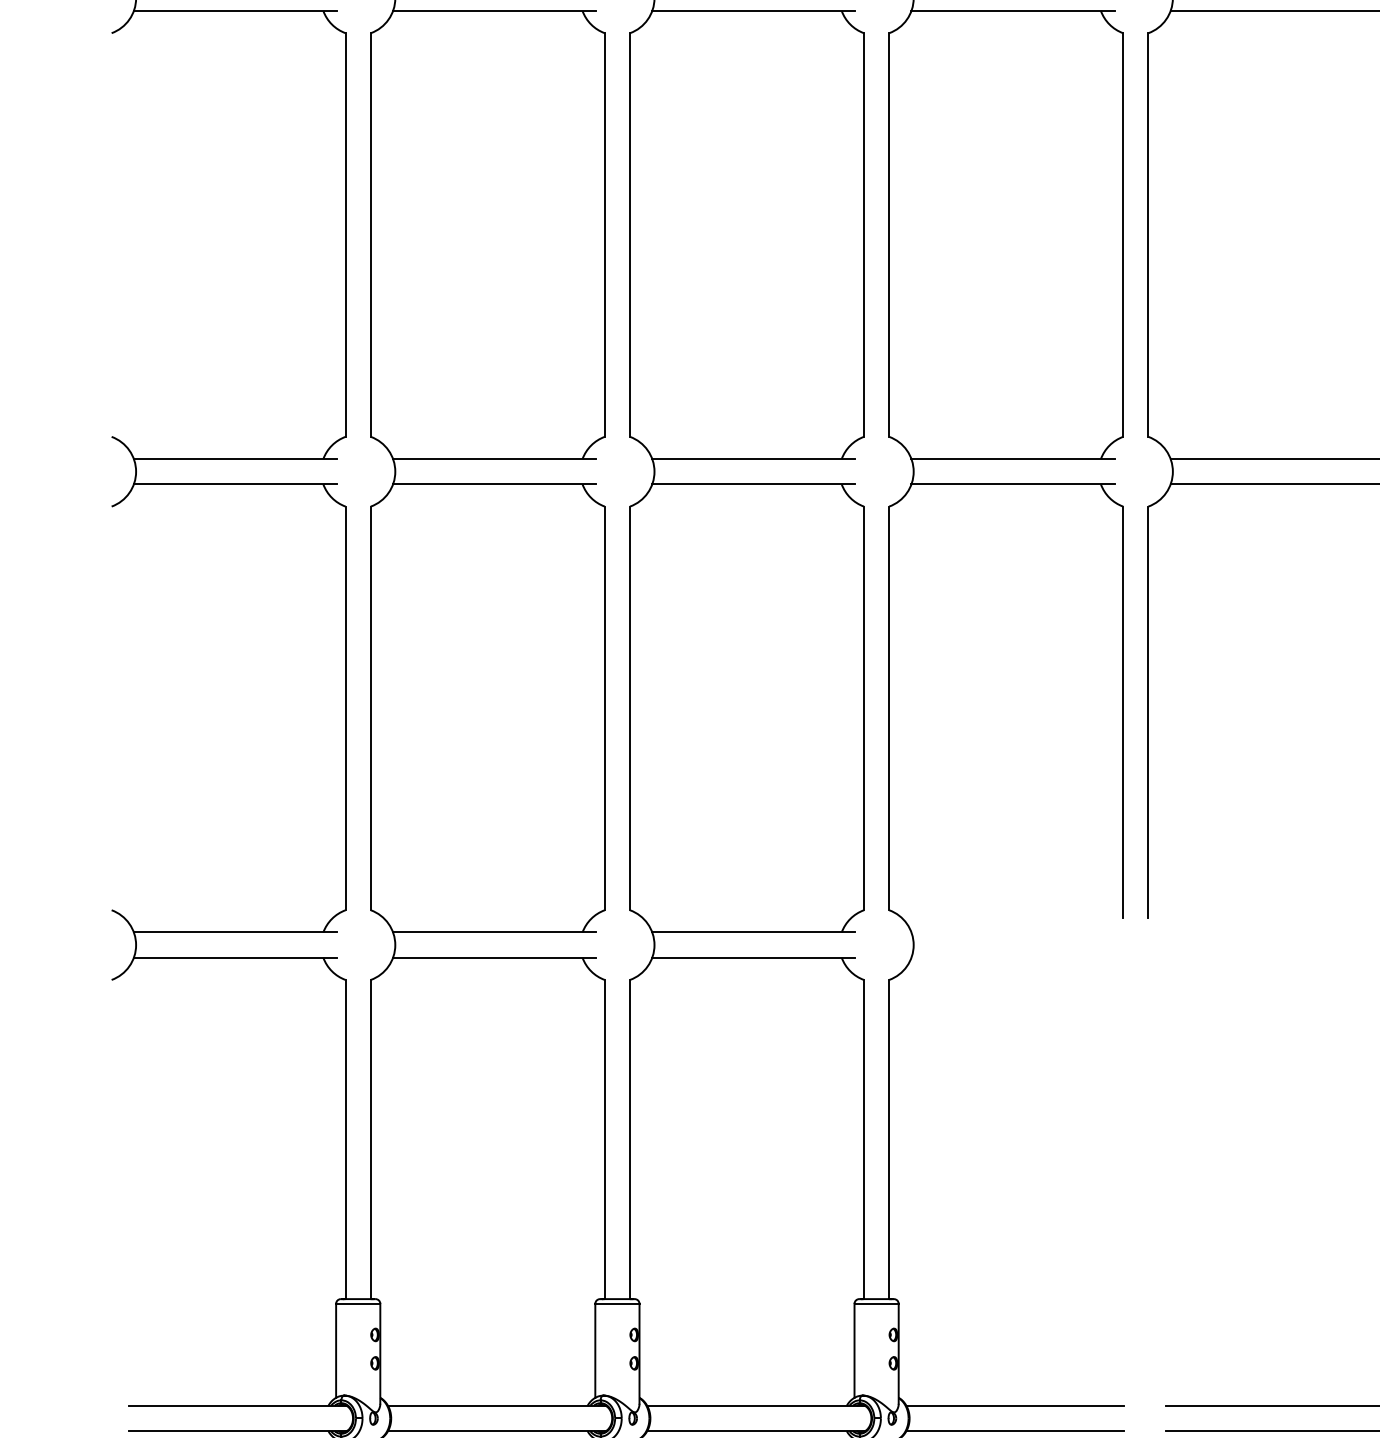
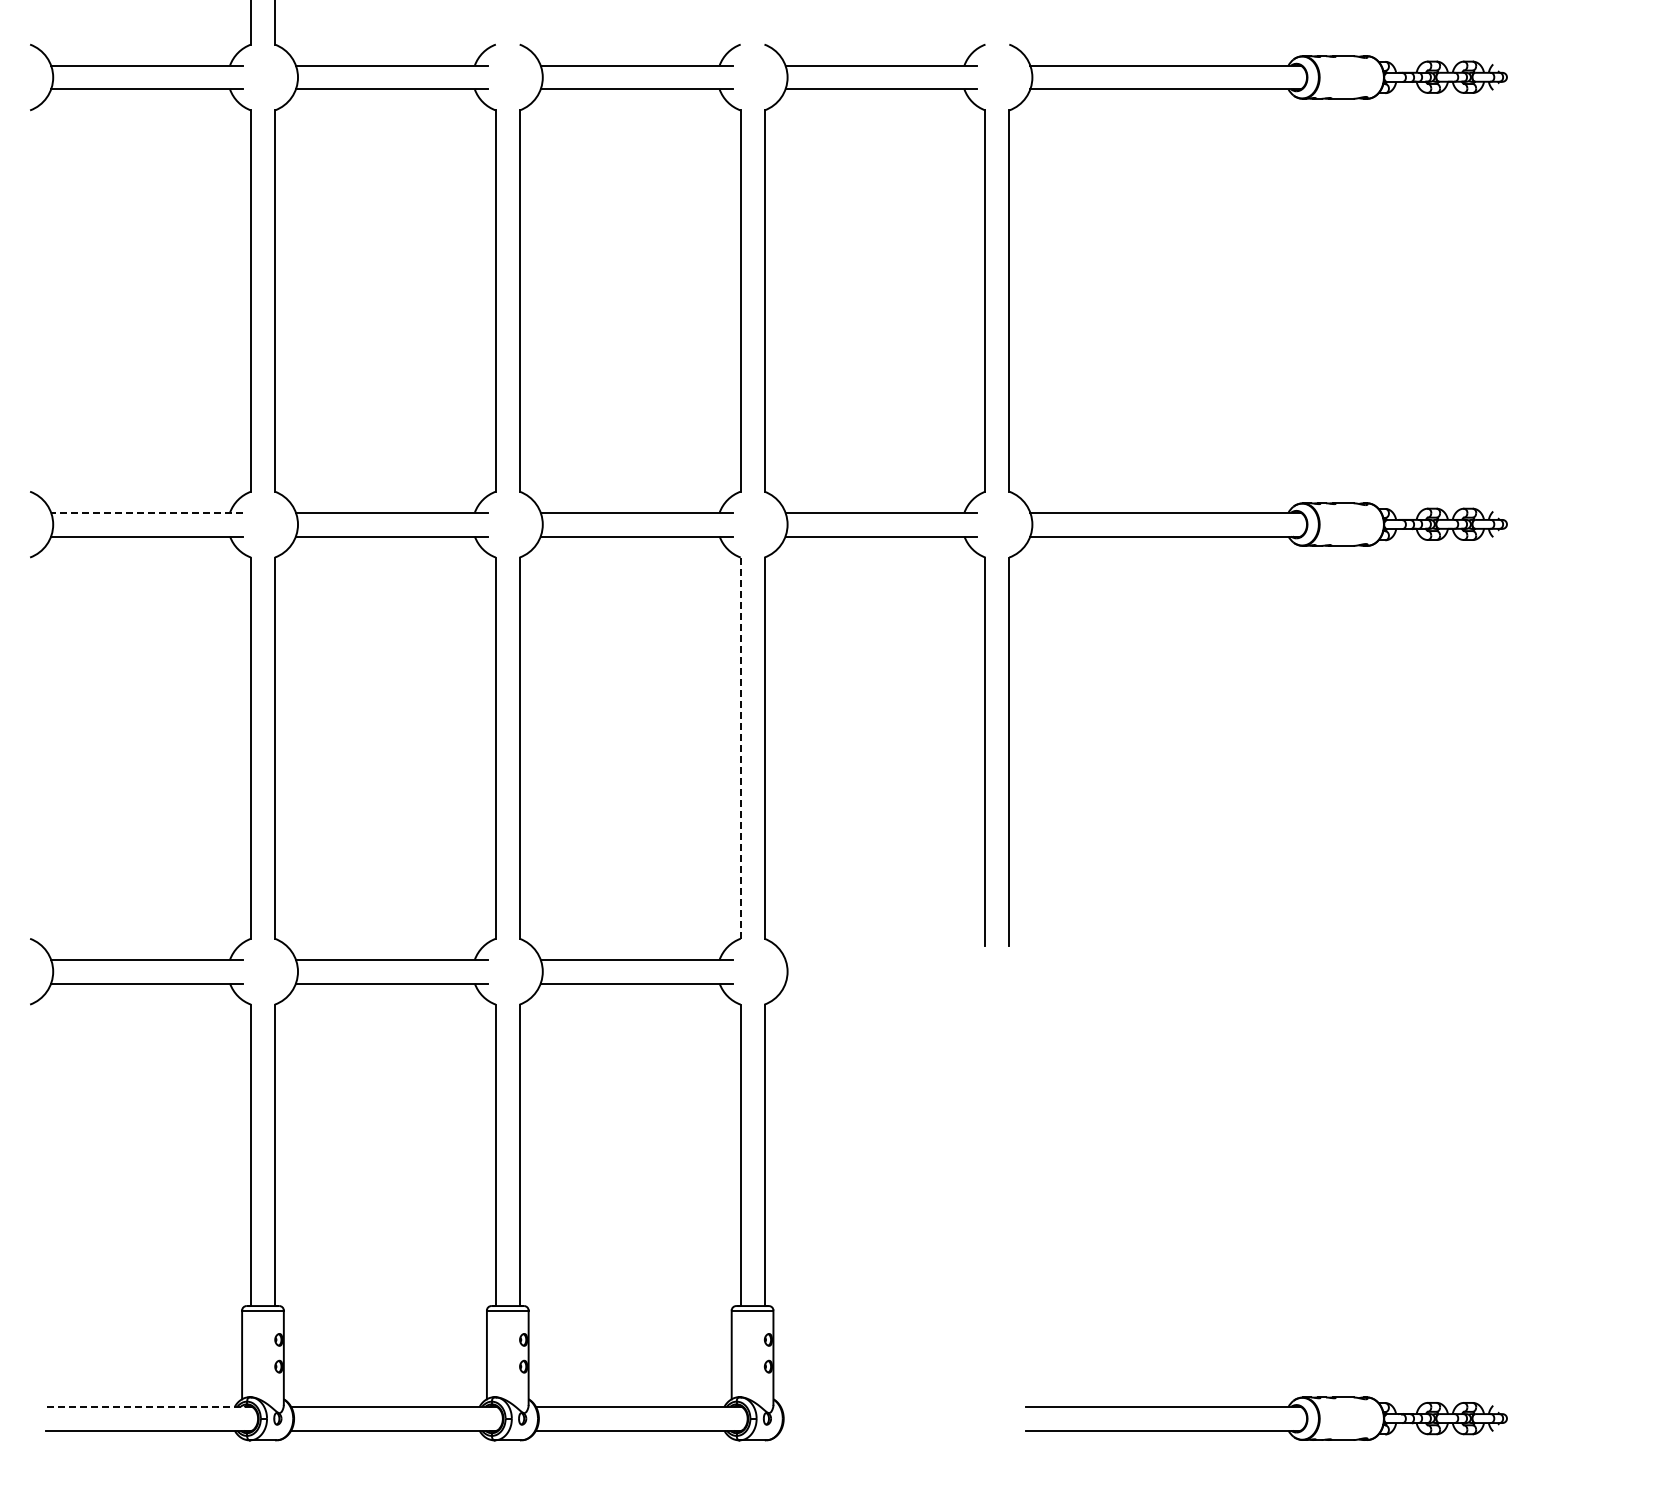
line: (235, 458) -> (147, 512), solid -> dashed
line: (863, 708) -> (740, 748), solid -> dashed
line: (238, 1405) -> (149, 1406), solid -> dashed
line: (1015, 1405) -> (883, 1406), removed
line: (1015, 1430) -> (883, 1430), removed

